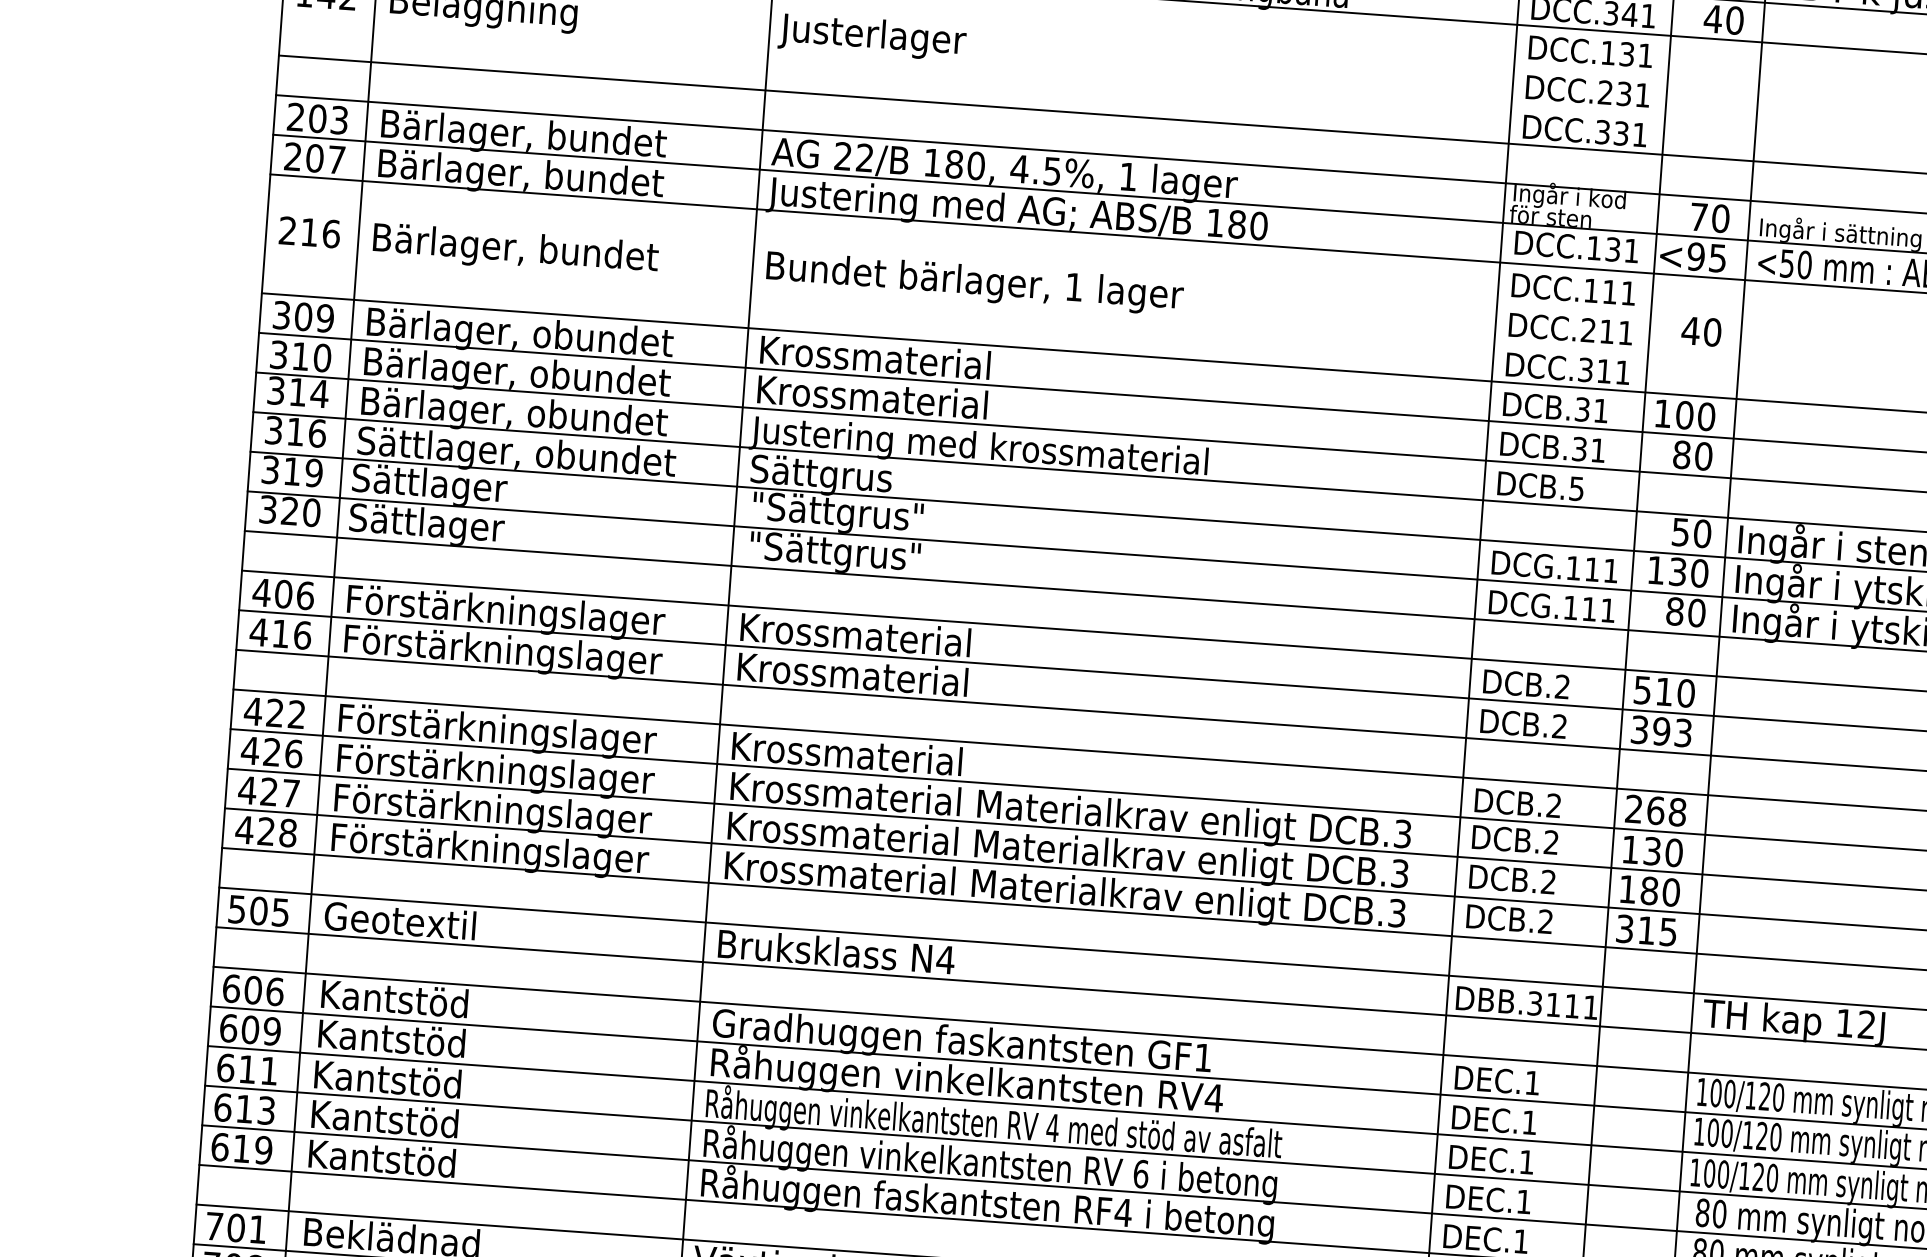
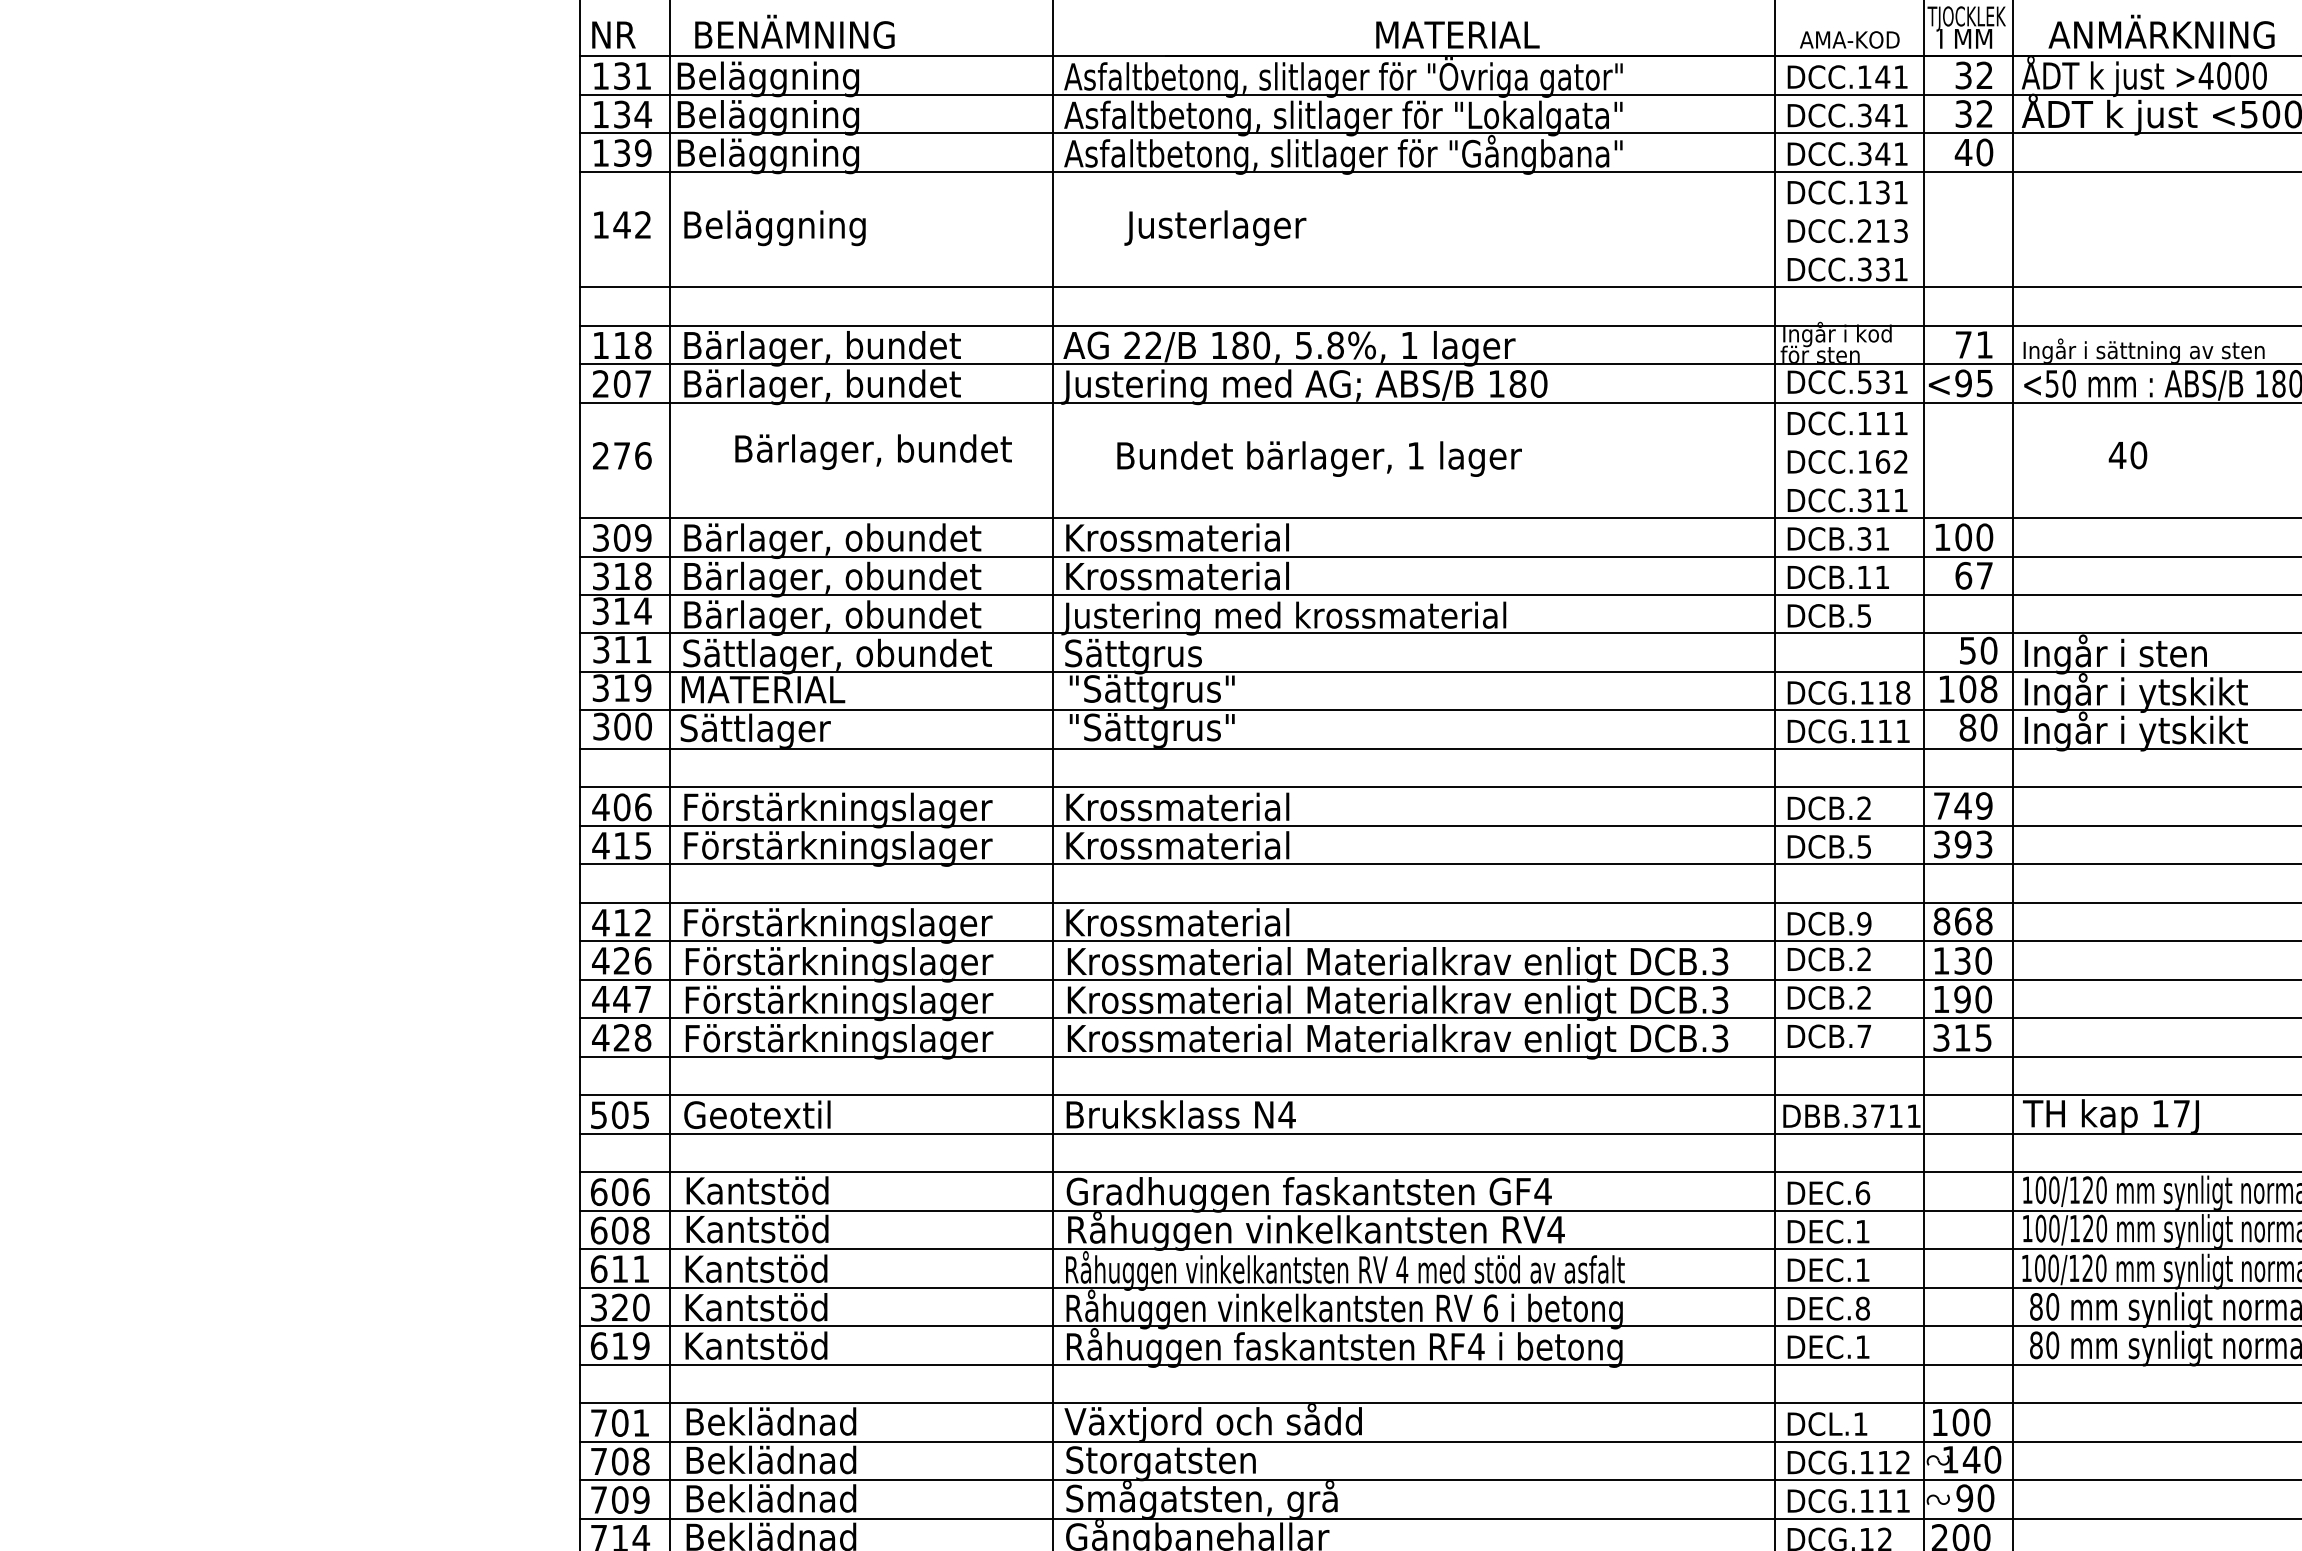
text: (872, 37) -> (1215, 228), moved
text: (1633, 94) -> (1891, 230), DCC.231 -> DCC.213
text: (318, 118) -> (622, 345), 203 -> 118
text: (1035, 170) -> (1319, 345), 4.5%, -> 5.8%,
text: (1720, 218) -> (1984, 344), 70 -> 71
text: (308, 231) -> (621, 455), 216 -> 276
text: (1594, 248) -> (1864, 382), DCC.131 -> DCC.531
text: (515, 249) -> (873, 451), moved
text: (974, 282) -> (1319, 458), moved
text: (1606, 331) -> (1882, 461), DCC.211 -> DCC.162
text: (1700, 331) -> (2127, 455), moved
text: (322, 358) -> (643, 576), 310 -> 318
text: (317, 433) -> (643, 649), 316 -> 311
text: (1579, 449) -> (1864, 577), DCB.31 -> DCB.11
text: (1693, 455) -> (1974, 575), 80 -> 67
text: (436, 485) -> (762, 691), Sättlager -> MATERIAL
text: (290, 511) -> (622, 726), 320 -> 300
text: (1611, 570) -> (1903, 692), DCG.111 -> DCG.118
text: (1688, 573) -> (1978, 689), 130 -> 108
text: (302, 635) -> (643, 845), 416 -> 415
text: (1664, 691) -> (1963, 805), 510 -> 749
text: (274, 712) -> (621, 922), 422 -> 412
text: (1558, 726) -> (1863, 846), DCB.2 -> DCB.5
text: (268, 791) -> (621, 998), 427 -> 447
text: (1554, 805) -> (1864, 923), DCB.2 -> DCB.9
text: (1633, 809) -> (1941, 921), 268 -> 868
text: (1649, 890) -> (1962, 999), 180 -> 190
text: (1545, 920) -> (1864, 1035), DCB.2 -> DCB.7
text: (1553, 1004) -> (1877, 1115), DBB.3111 -> DBB.3711
text: (1866, 1024) -> (2181, 1113), 12J -> 17J
text: (272, 1031) -> (641, 1230), 609 -> 608
text: (1202, 1057) -> (1542, 1191), GF1 -> GF4
text: (1532, 1083) -> (1862, 1193), DEC.1 -> DEC.6
text: (244, 1108) -> (619, 1307), 613 -> 320
text: (1523, 1201) -> (1862, 1308), DEC.1 -> DEC.8

